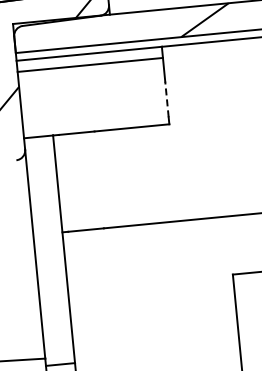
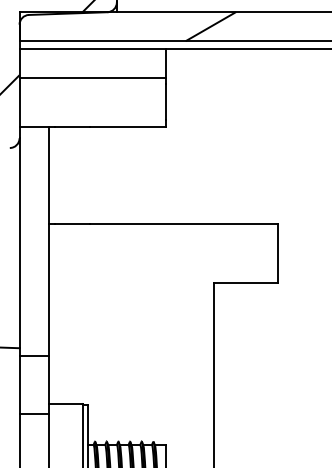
line: (90, 65) -> (92, 78), moved
line: (166, 99) -> (165, 101), dashed -> solid

